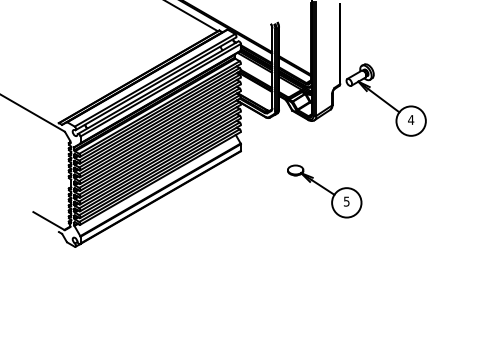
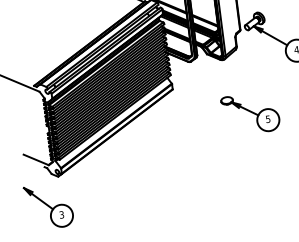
part: (324, 191) -> (250, 113), moved
part: (58, 284) -> (49, 206), added

